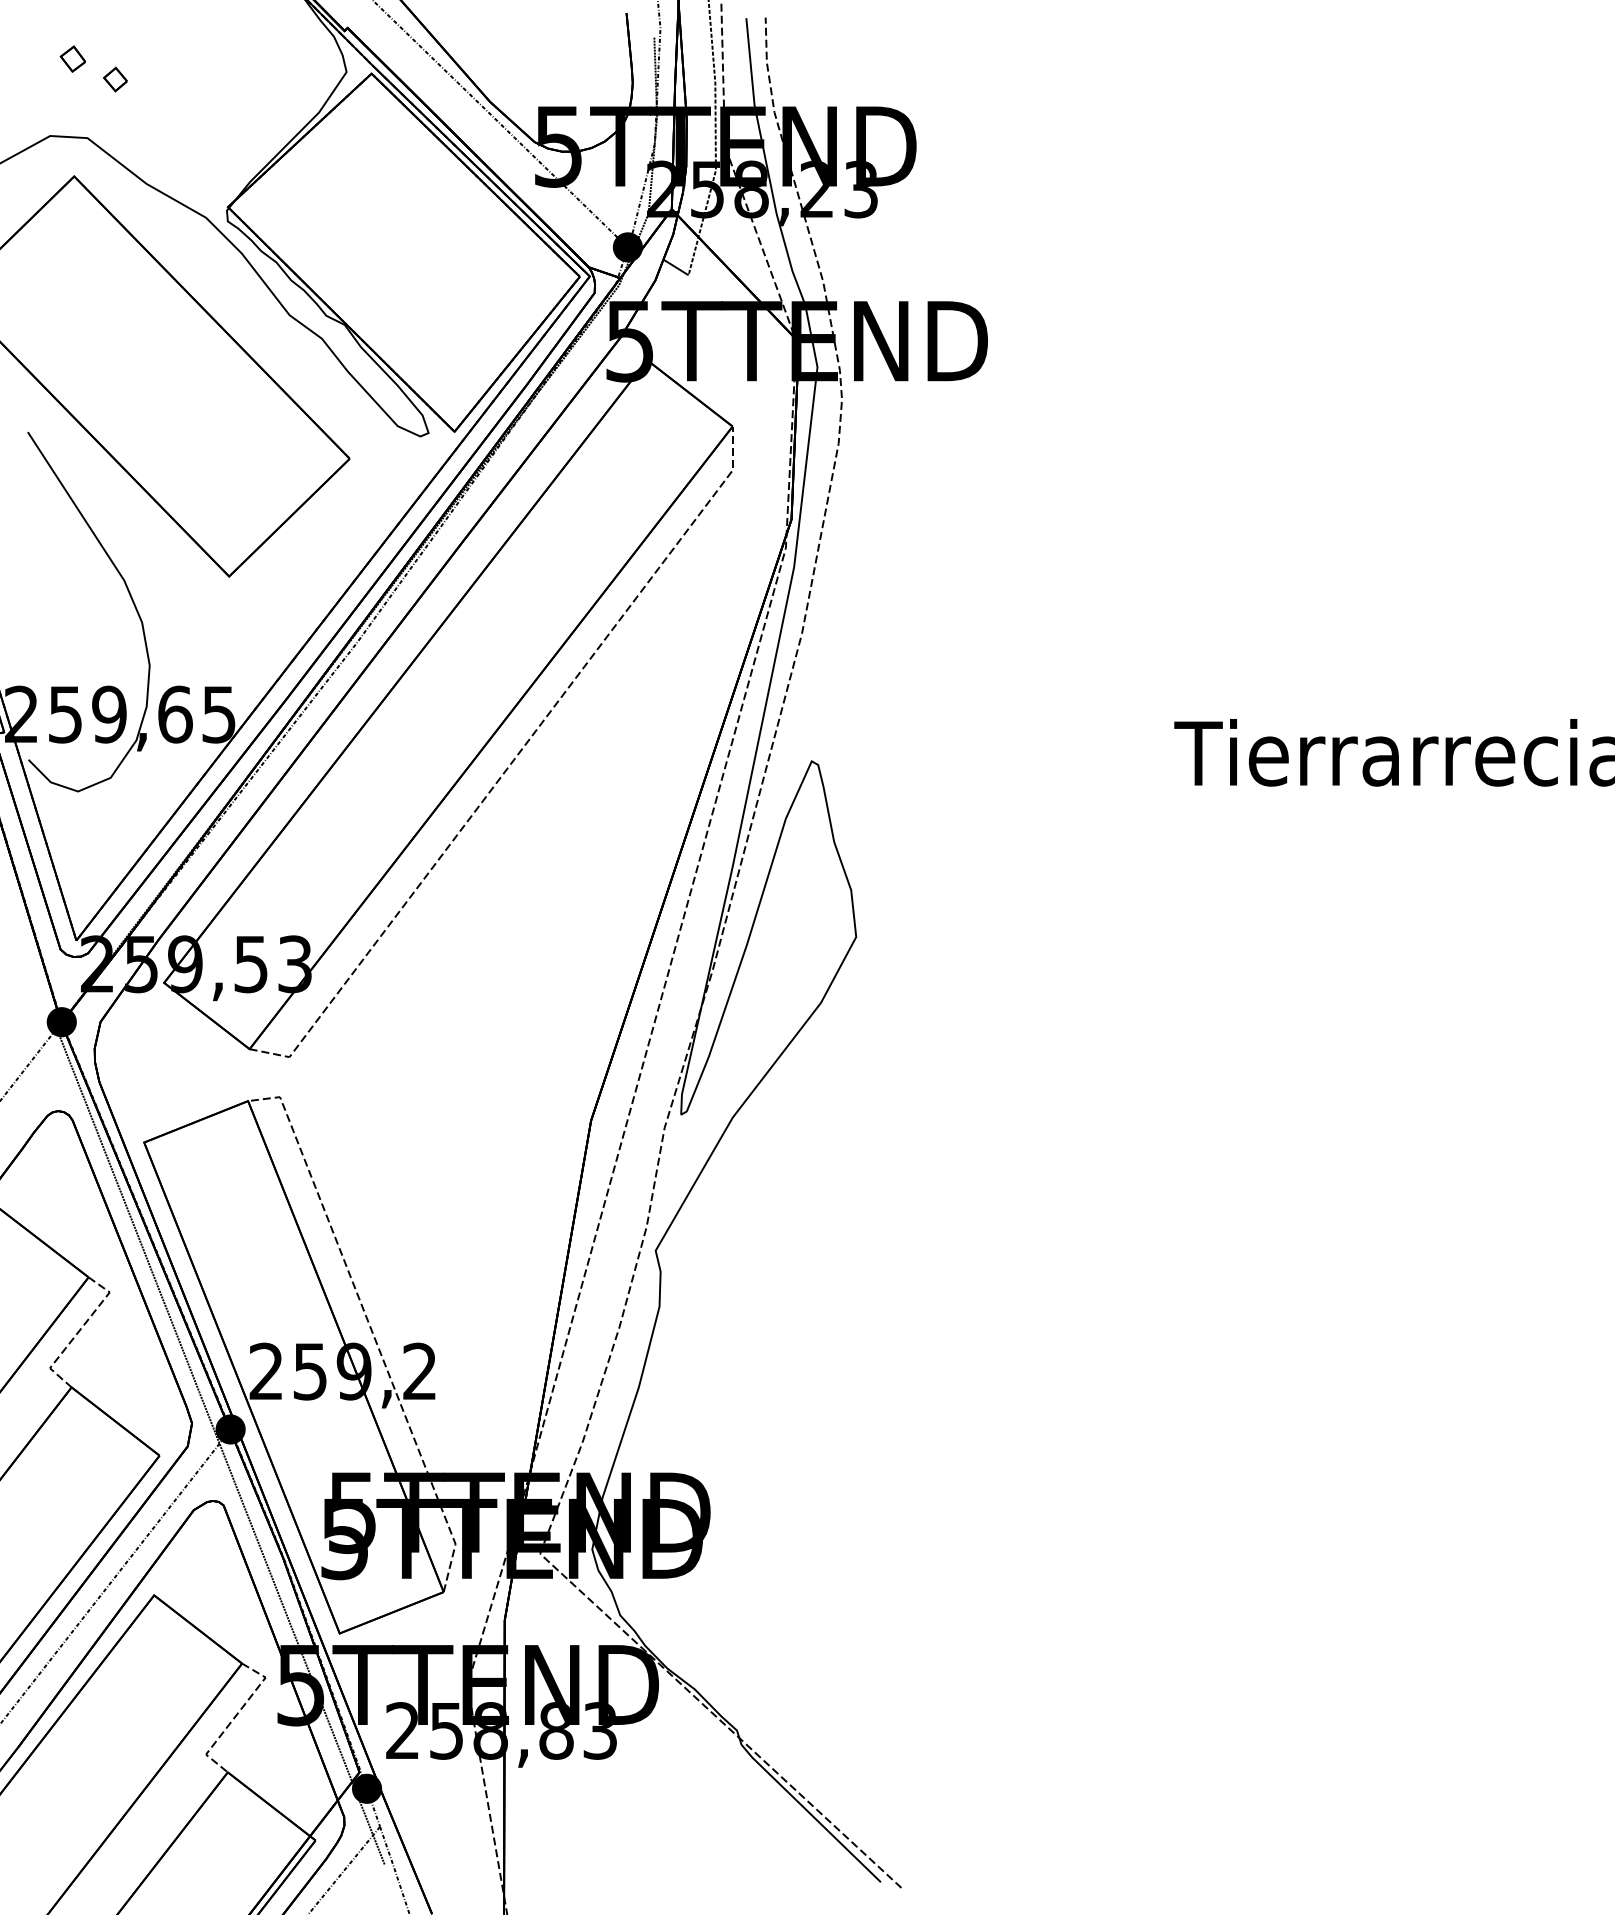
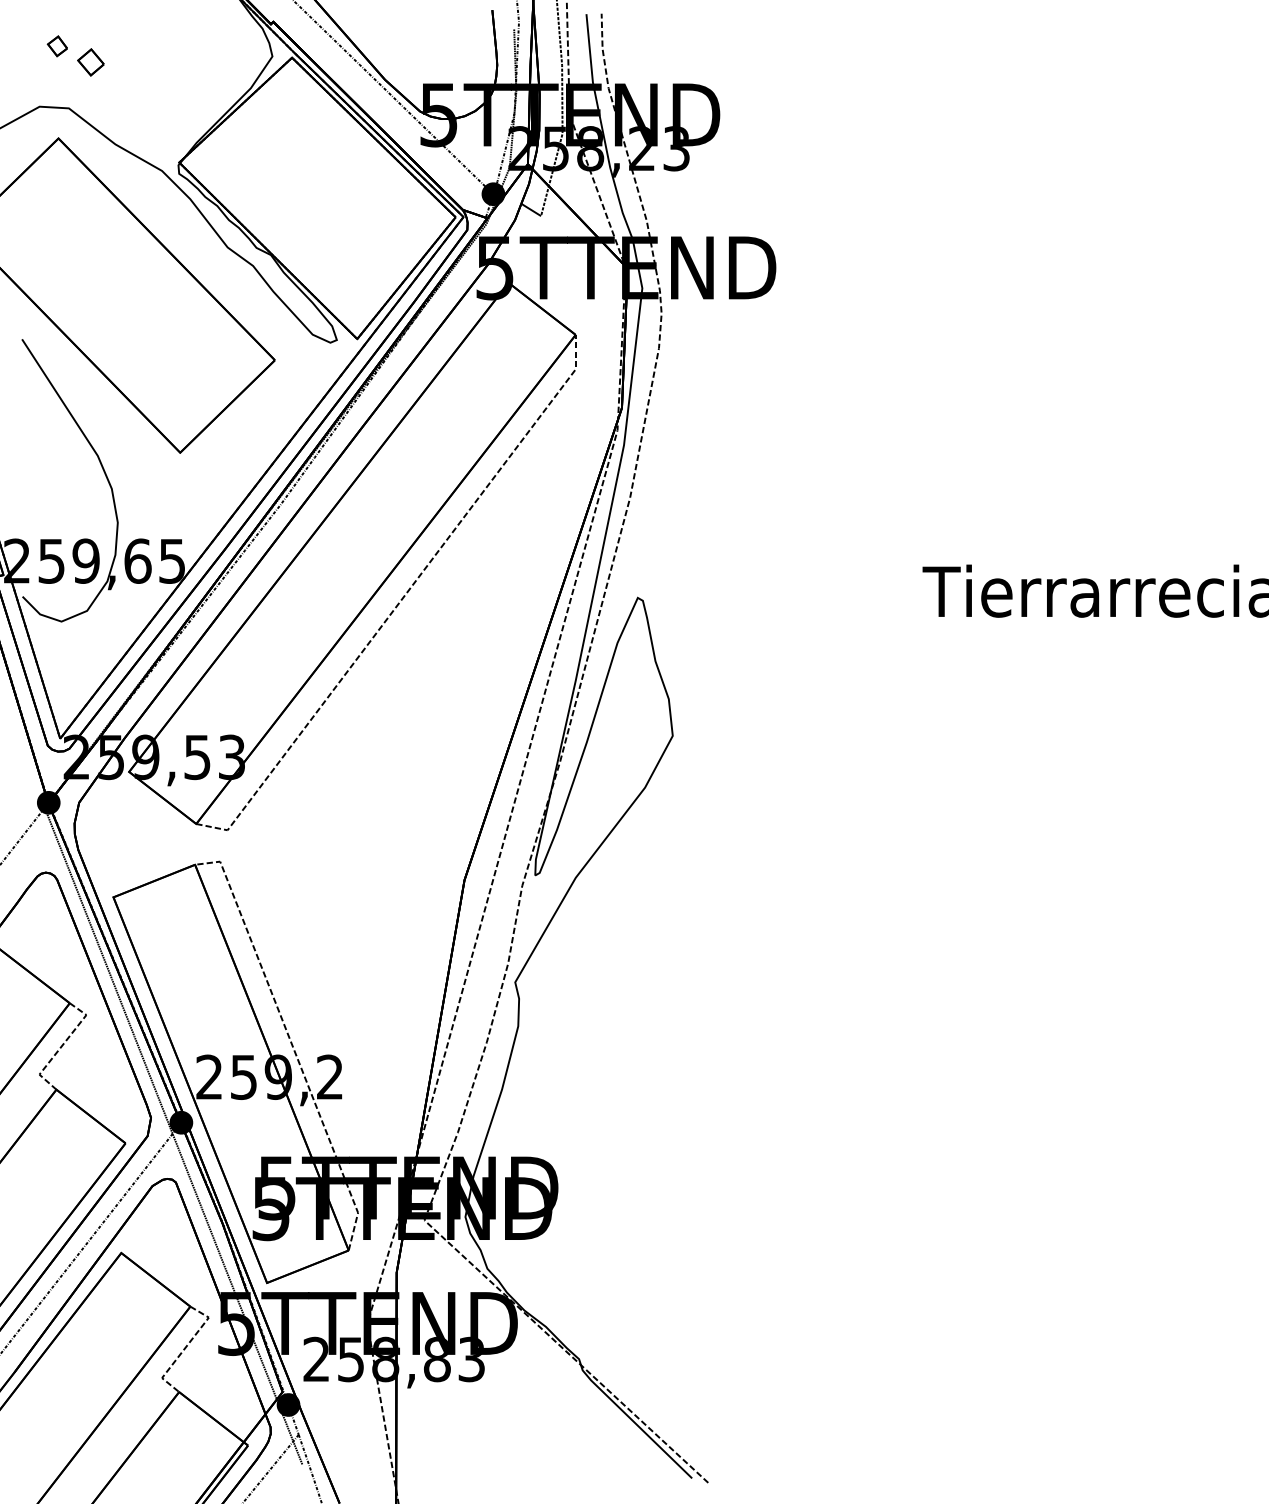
part: (115, 79) -> (90, 62), size x1.43

